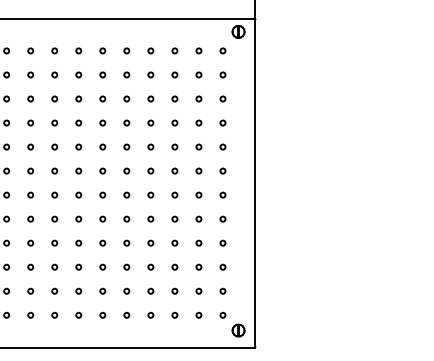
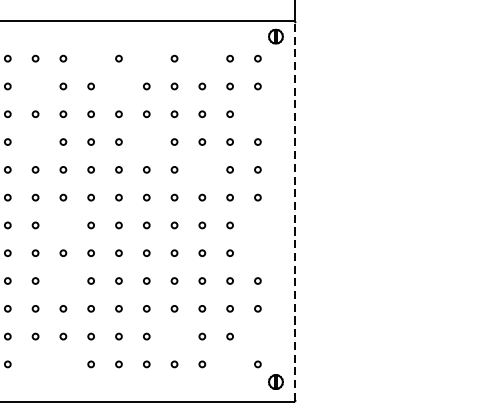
circle: (78, 50) -> (90, 58), removed
circle: (126, 50) -> (146, 58), removed
circle: (174, 50) -> (201, 58), removed
circle: (30, 74) -> (35, 85), removed
circle: (102, 74) -> (118, 85), removed
circle: (222, 98) -> (257, 113), removed
circle: (30, 122) -> (35, 141), removed
circle: (126, 122) -> (146, 141), removed
circle: (174, 146) -> (201, 169), removed
line: (255, 183) -> (295, 211), solid -> dashed
circle: (54, 194) -> (63, 224), removed
circle: (222, 194) -> (257, 224), removed
circle: (222, 218) -> (257, 252), removed
circle: (54, 242) -> (63, 280), removed
circle: (150, 290) -> (174, 335), removed
circle: (222, 290) -> (257, 335), removed
circle: (30, 314) -> (35, 363), removed
circle: (54, 314) -> (63, 363), removed
circle: (198, 314) -> (229, 363), removed

